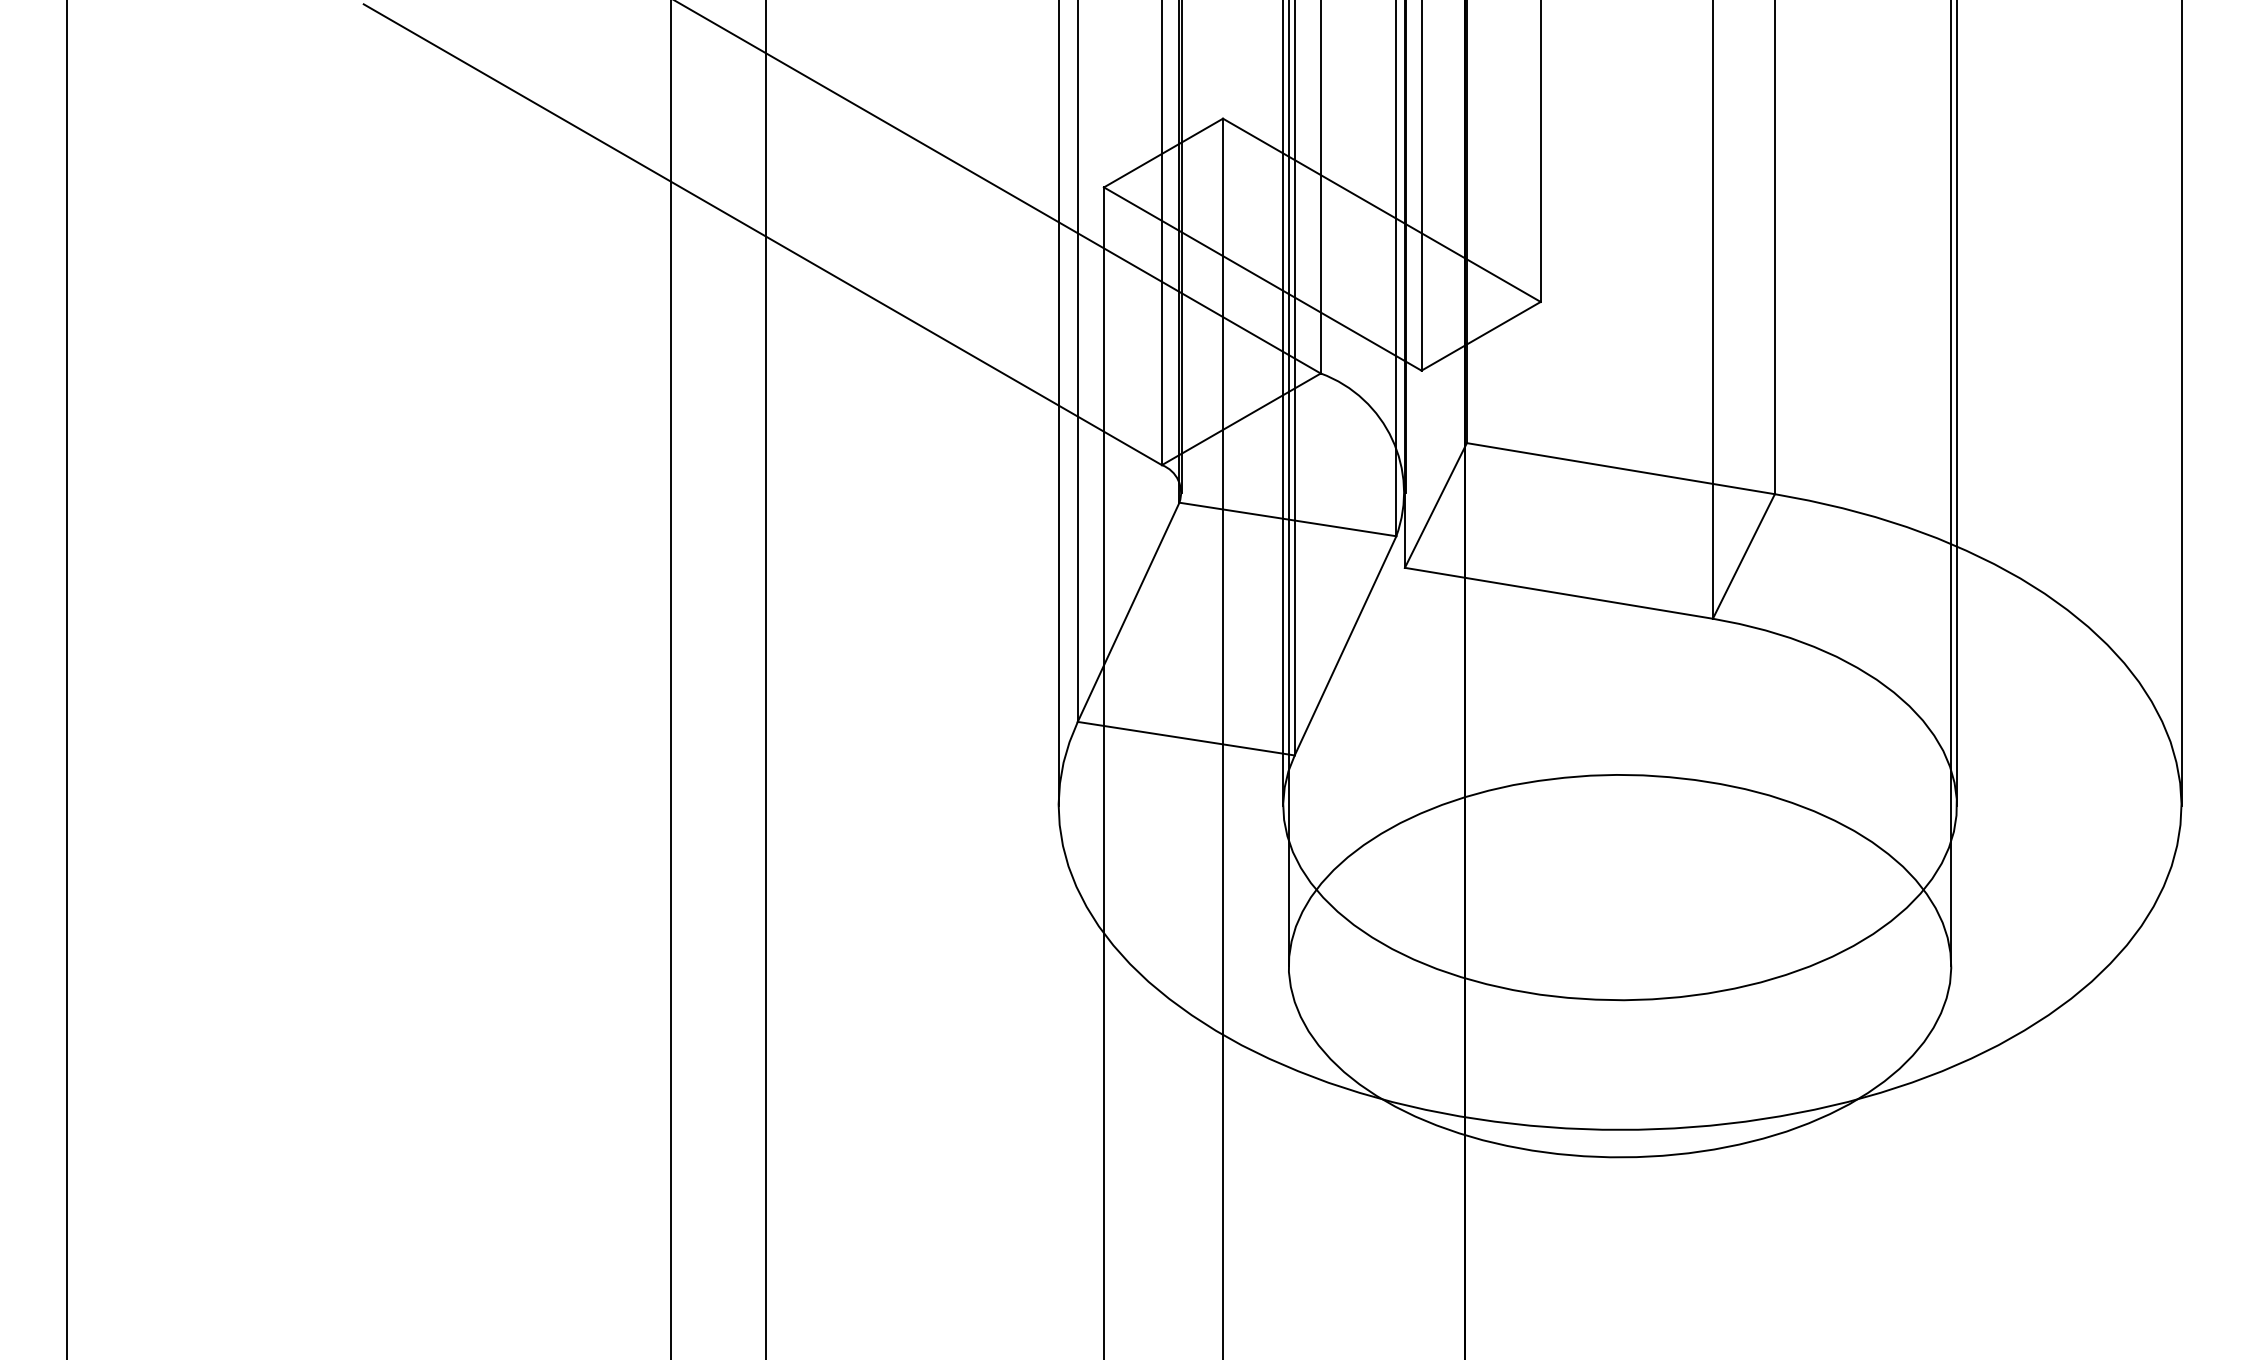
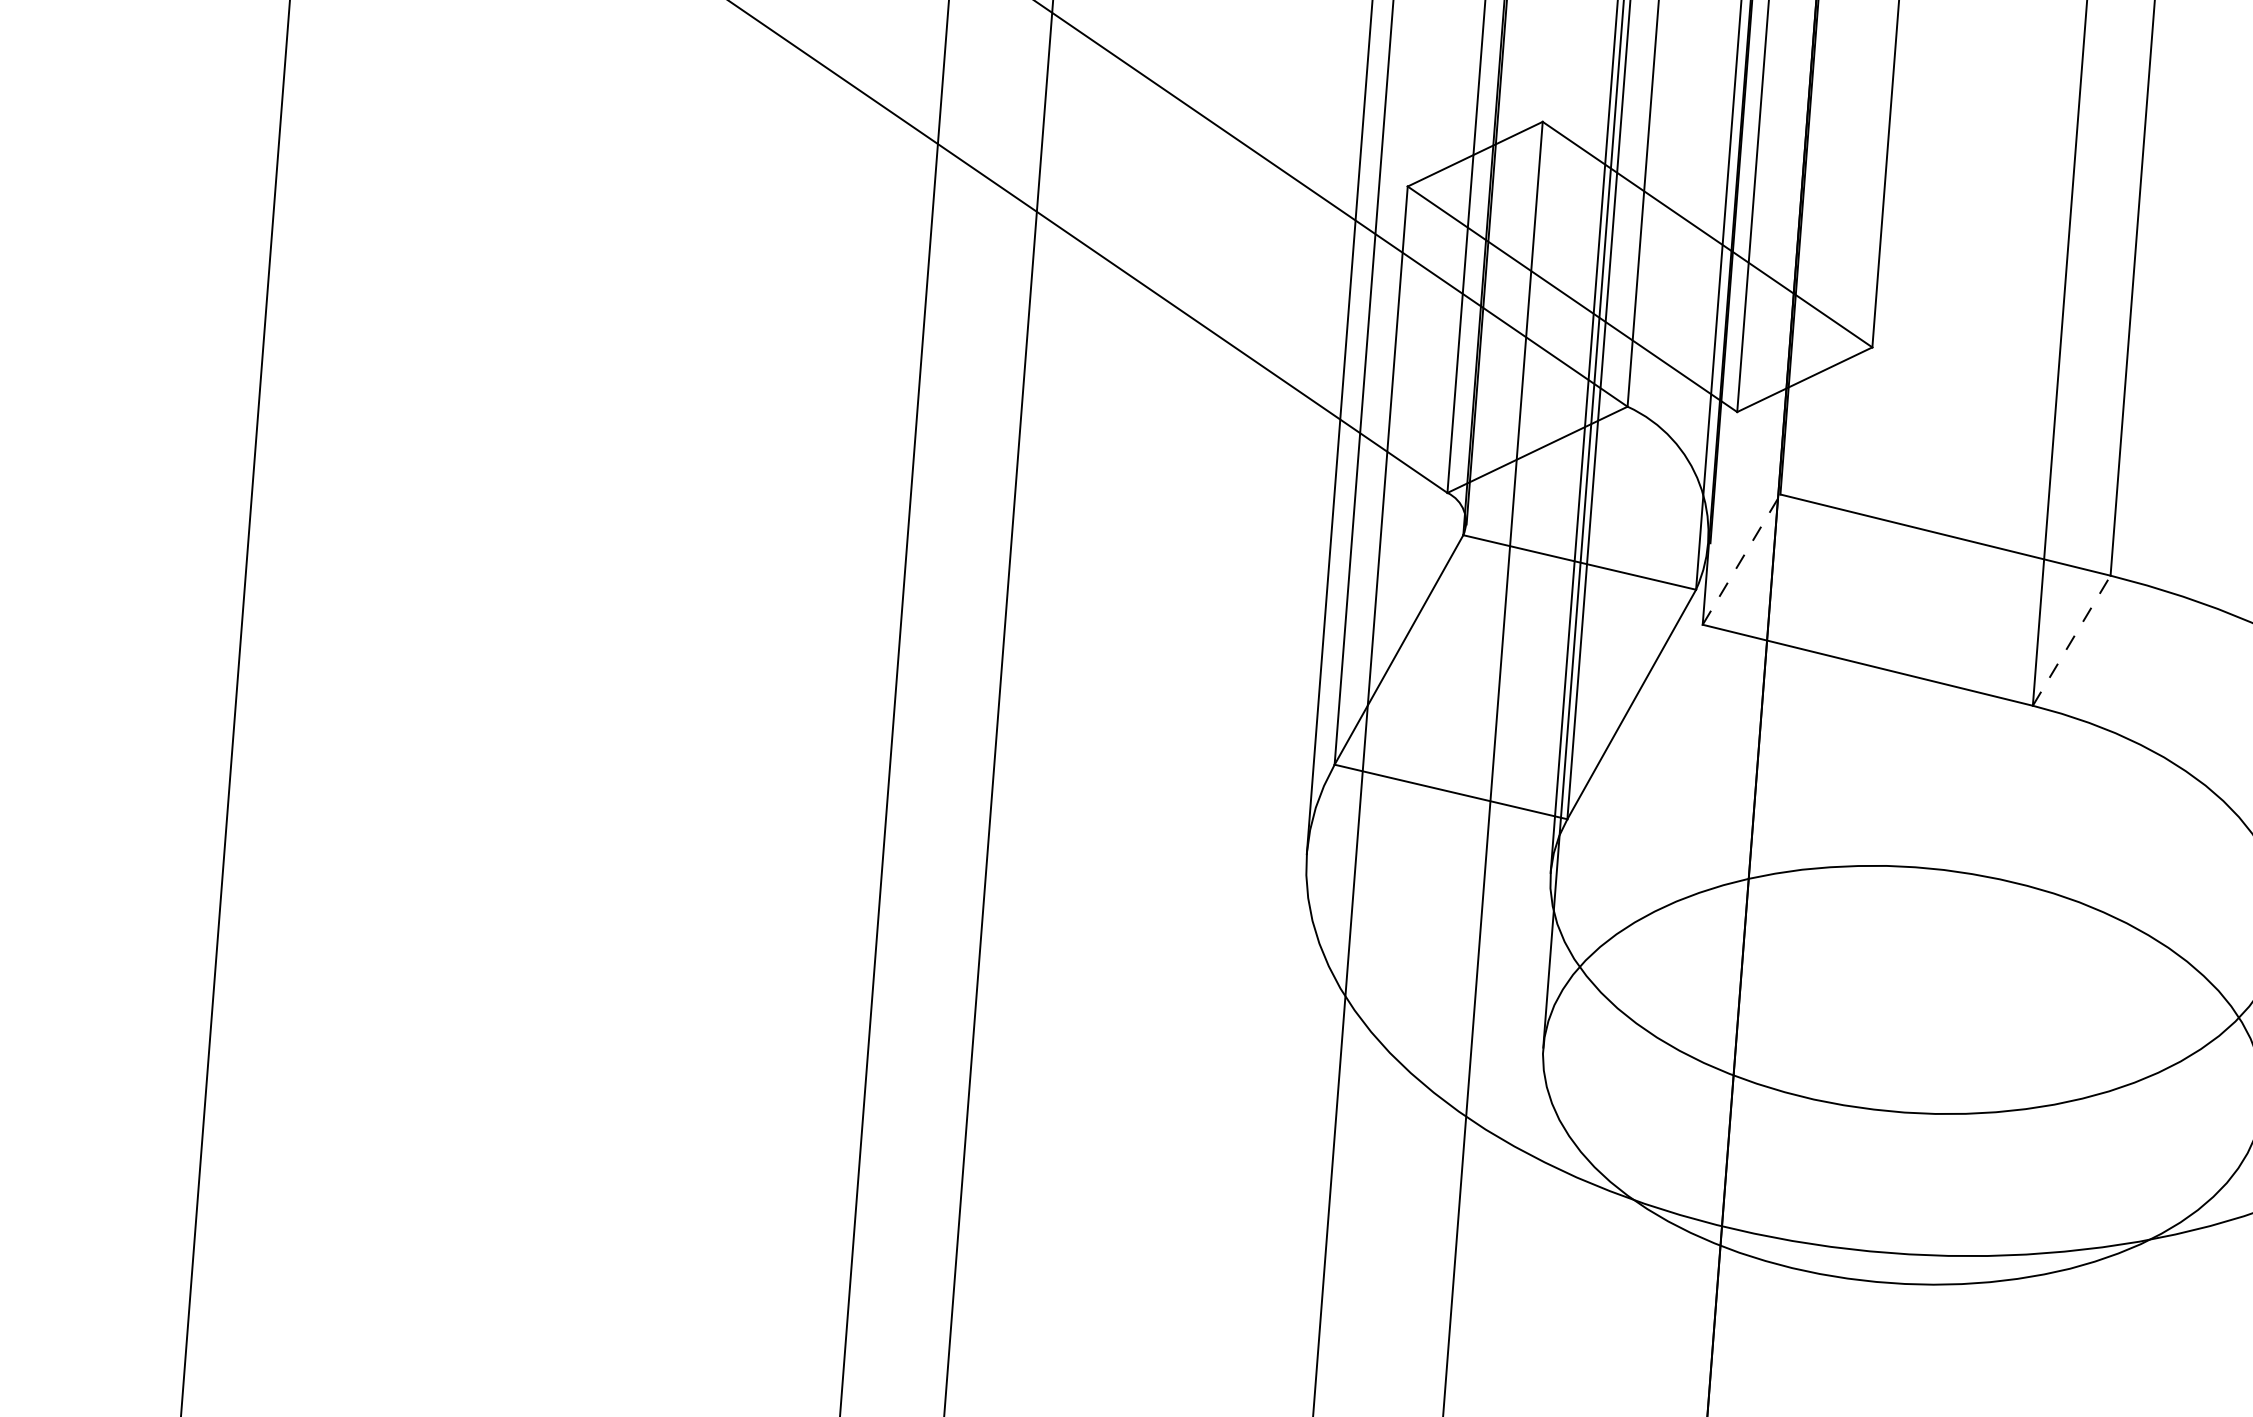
line: (1435, 505) -> (1741, 559), solid -> dashed
line: (1743, 556) -> (2071, 640), solid -> dashed

